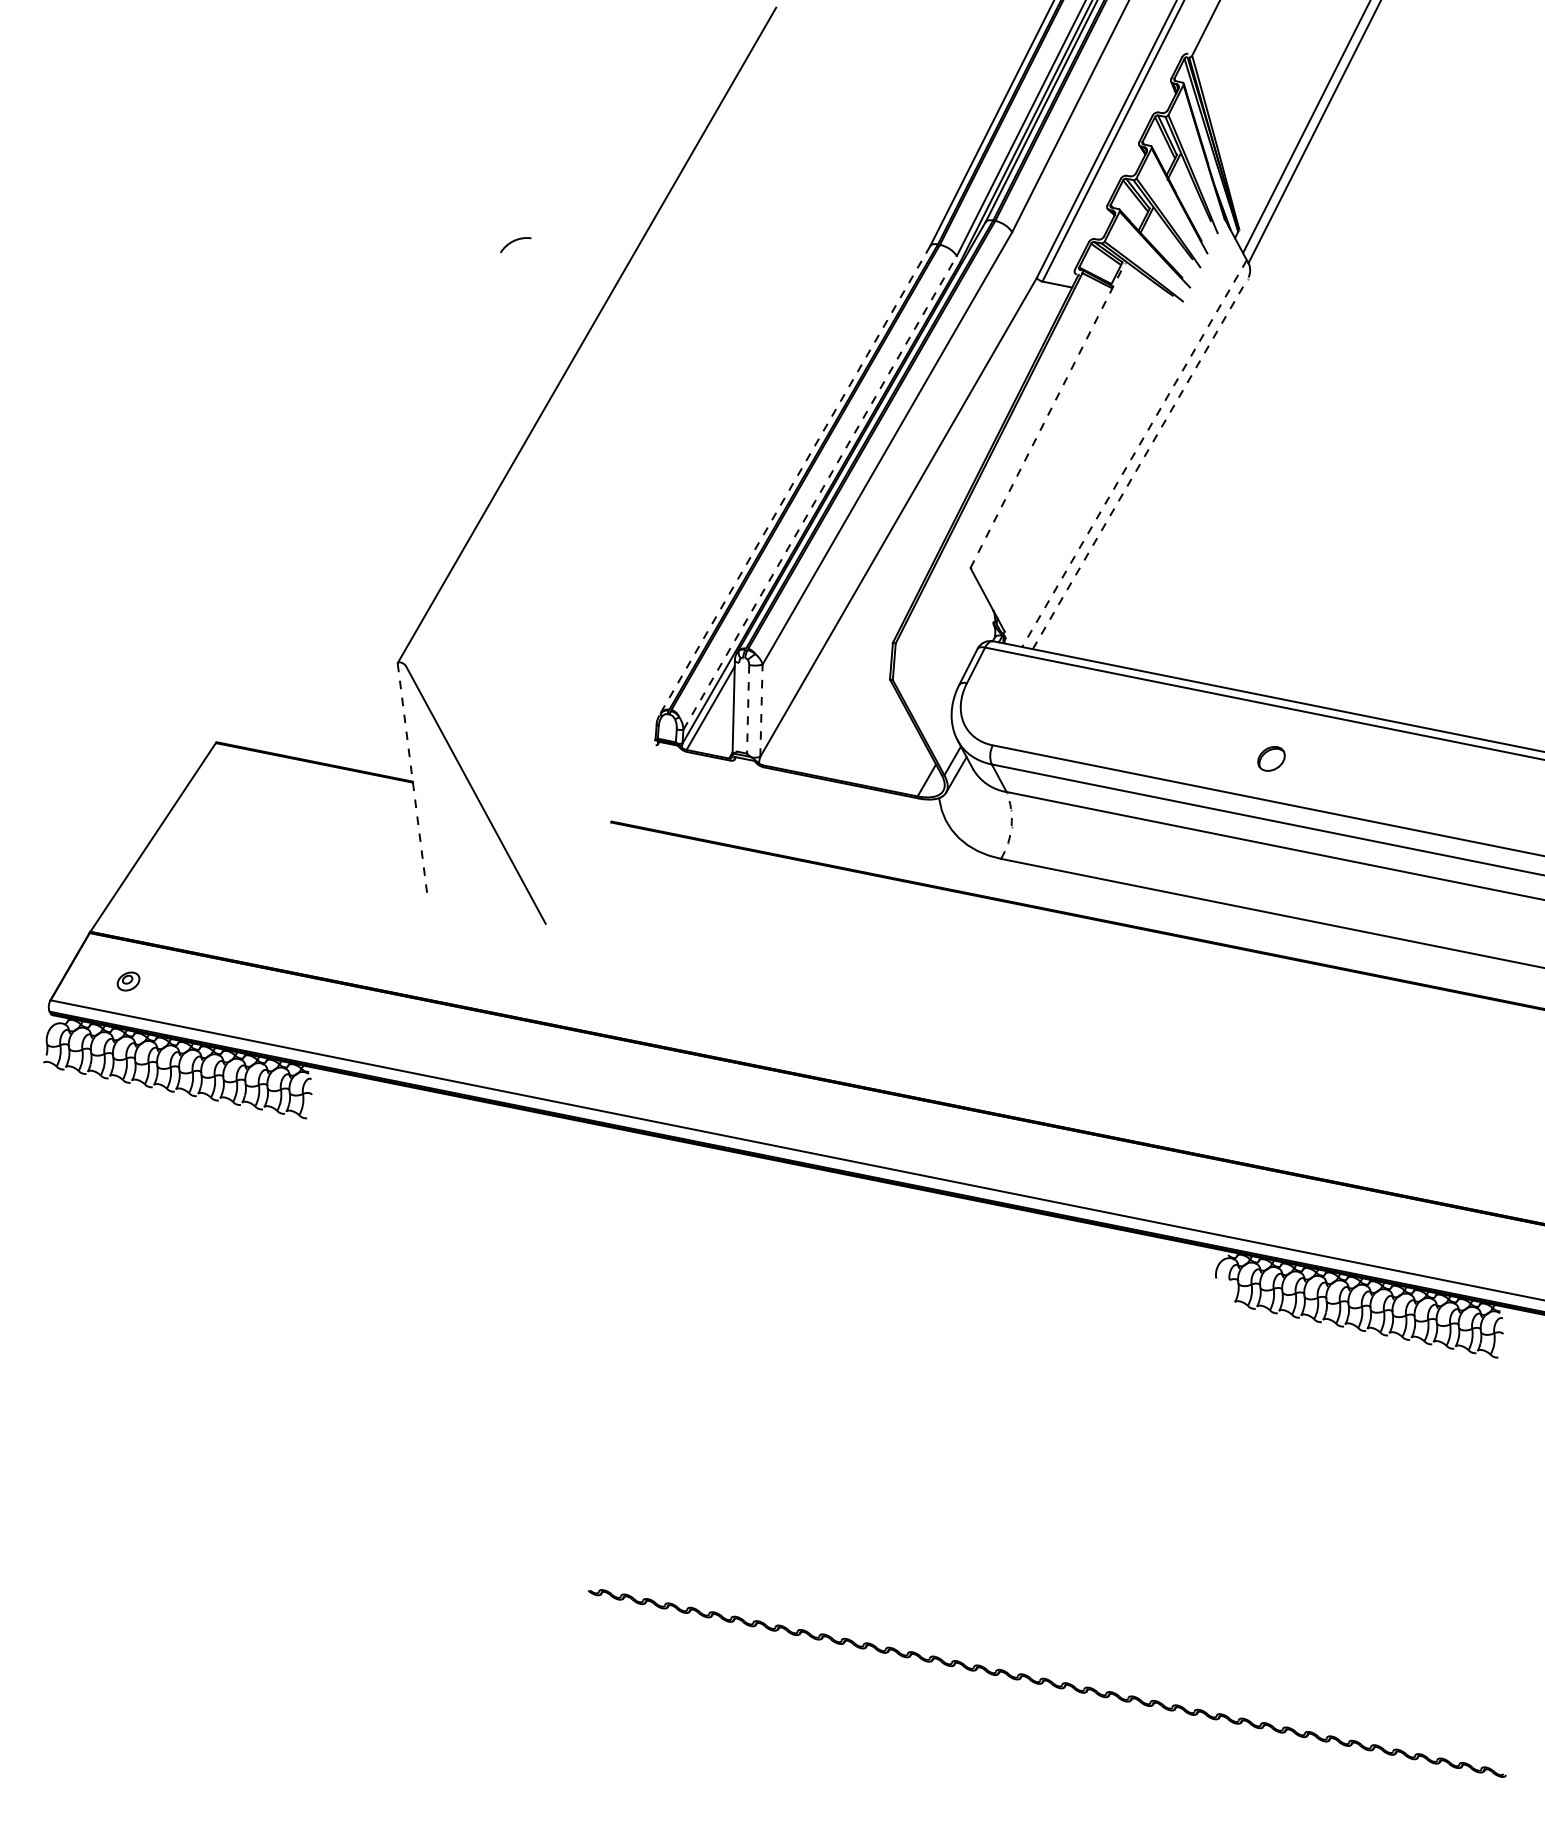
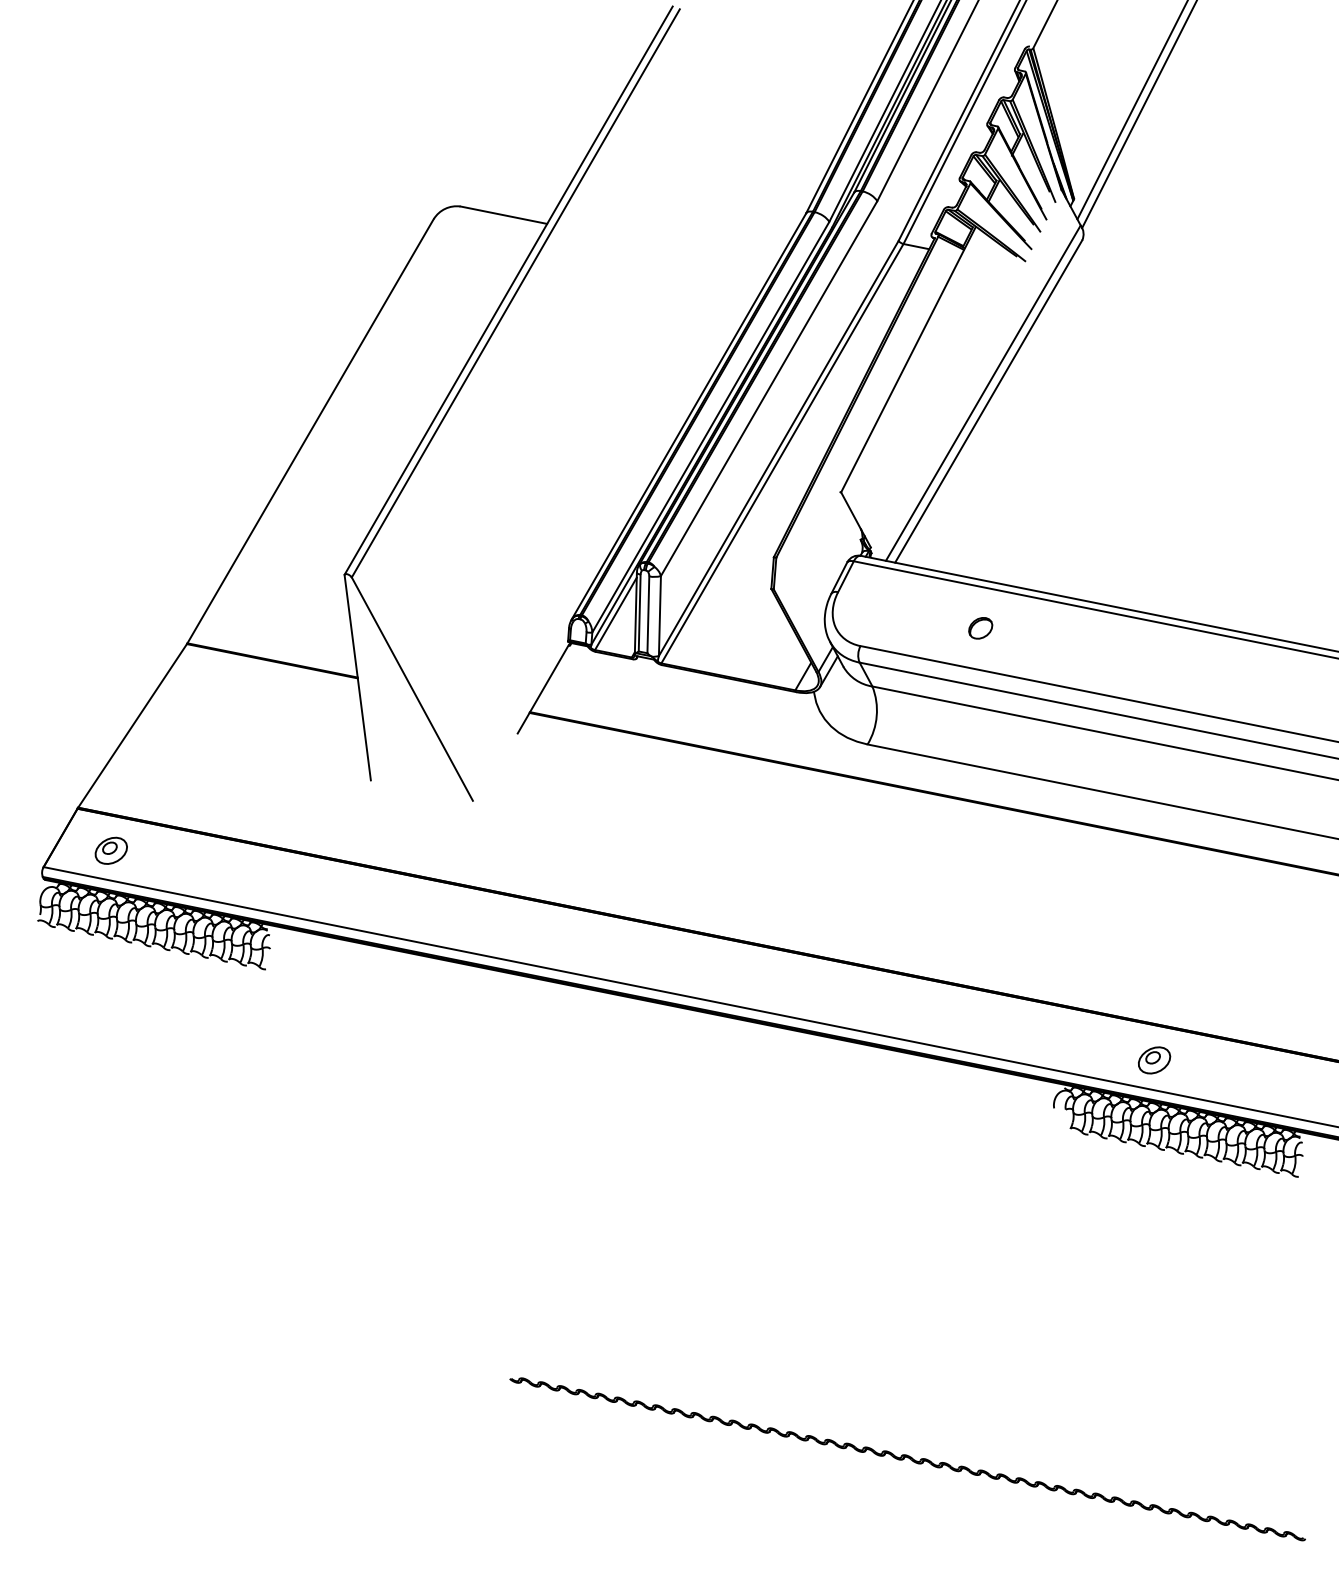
line: (581, 248) -> (503, 215), added
line: (595, 338) -> (516, 293), added
line: (1048, 414) -> (908, 359), dashed -> solid
line: (1134, 453) -> (983, 393), dashed -> solid
line: (1140, 463) -> (988, 401), dashed -> solid
line: (794, 480) -> (688, 416), dashed -> solid
line: (820, 492) -> (711, 426), dashed -> solid
line: (358, 497) -> (310, 431), added
line: (902, 523) -> (782, 453), added
line: (738, 706) -> (640, 612), added
line: (748, 709) -> (648, 614), dashed -> solid
line: (761, 710) -> (659, 615), dashed -> solid
part: (1271, 758) -> (980, 627), moved
line: (412, 782) -> (357, 678), dashed -> solid
line: (626, 794) -> (542, 688), added
arc: (1011, 826) -> (876, 716), dashed -> solid
part: (128, 981) -> (111, 850), size x1.67
part: (1331, 1223) -> (1154, 1060), added

